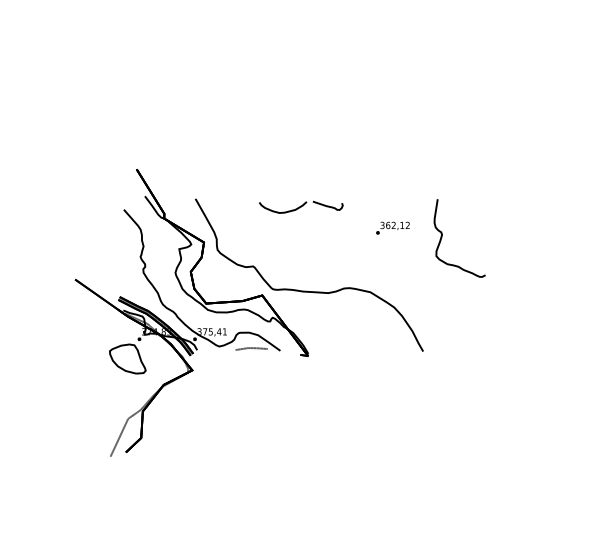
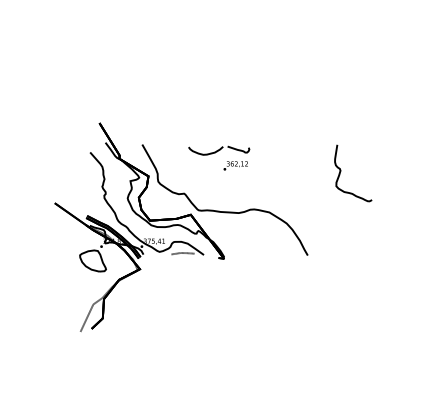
text: (392, 227) -> (235, 165), moved
curve: (443, 235) -> (341, 171), moved

